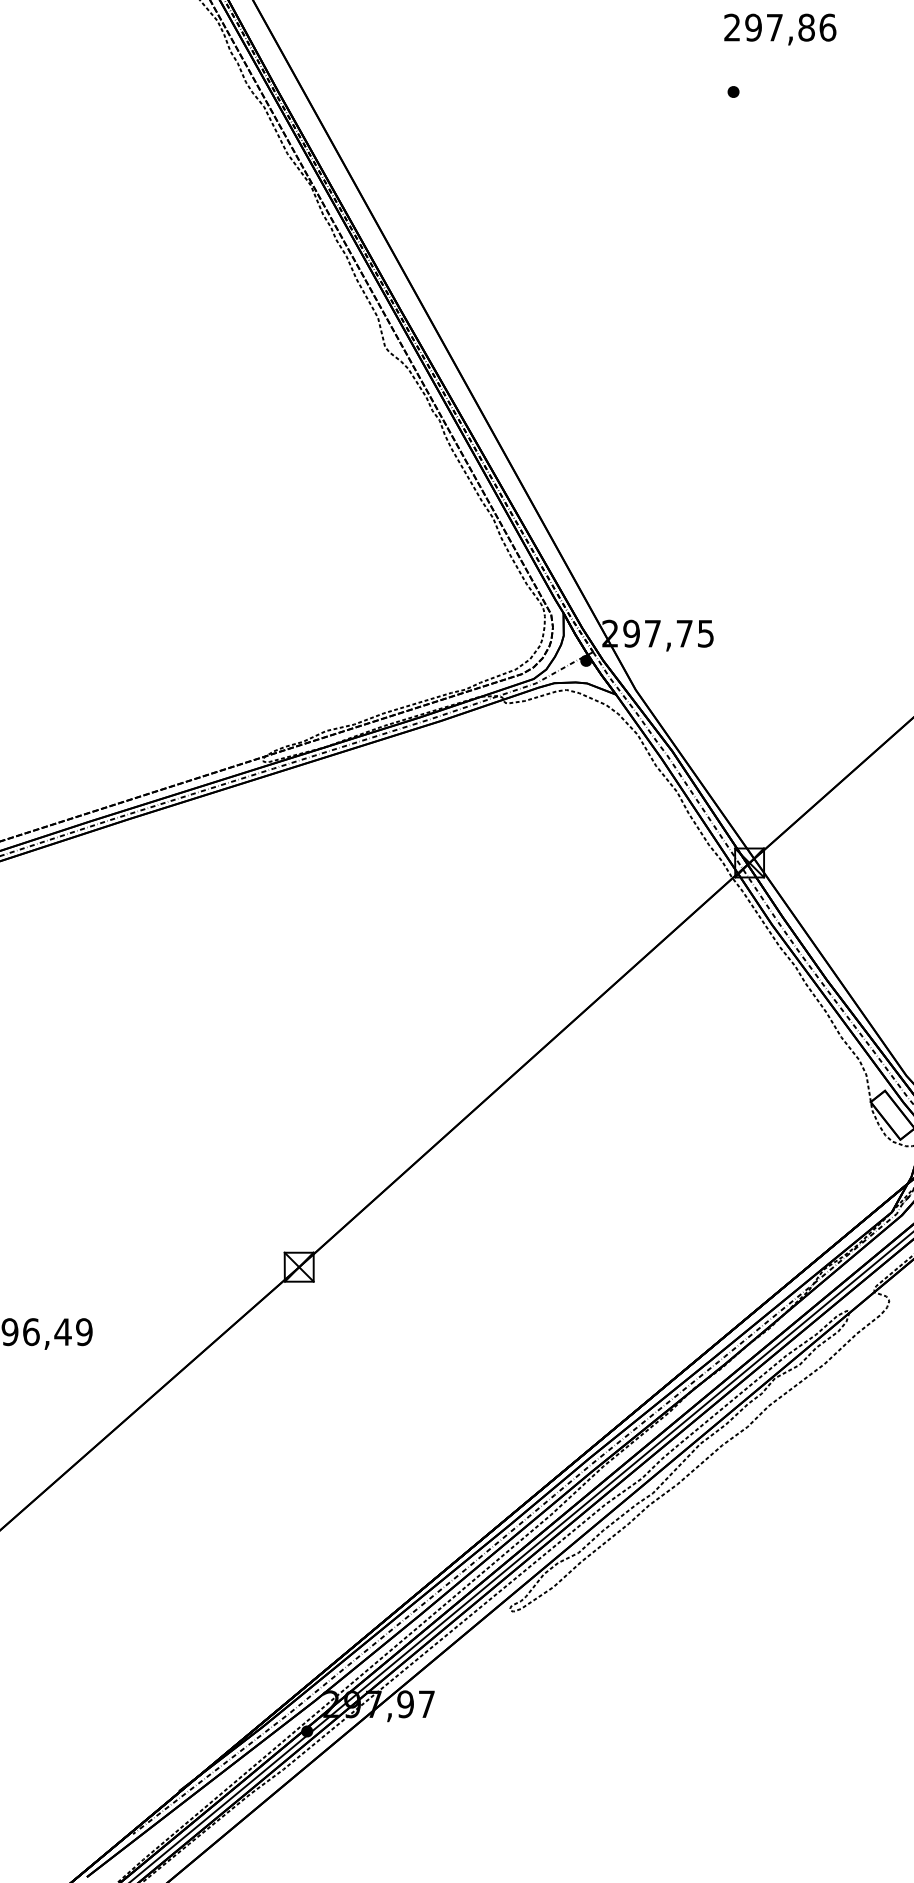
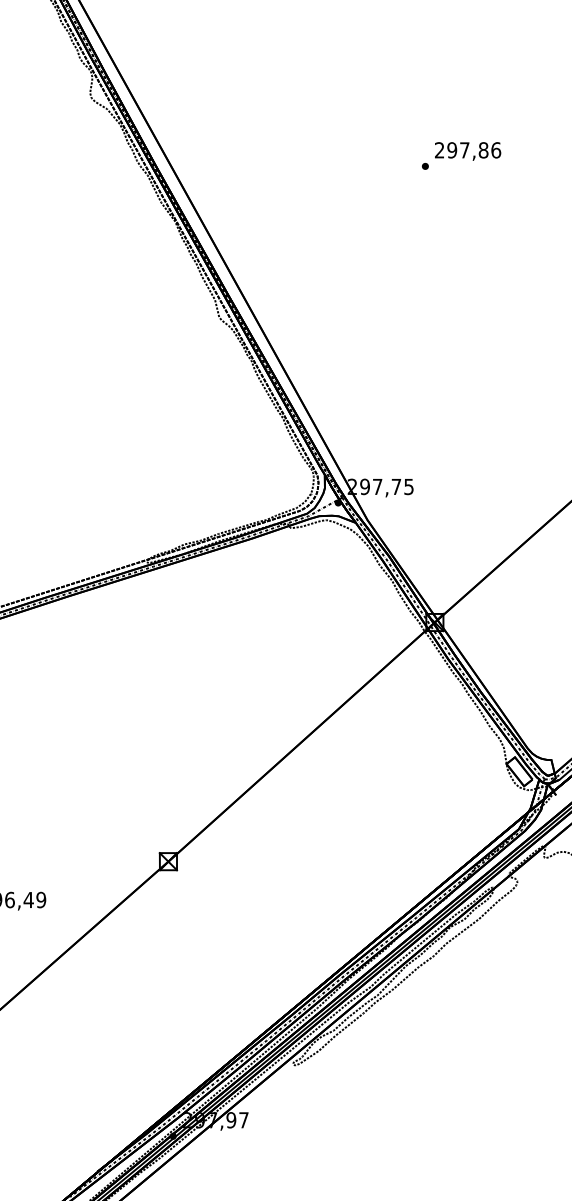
text: (781, 29) -> (468, 151), moved

